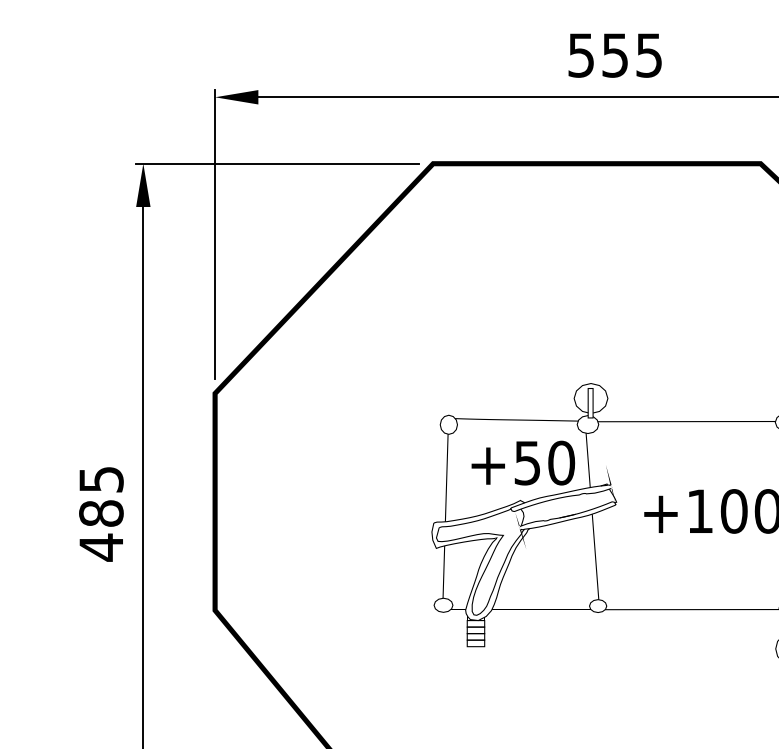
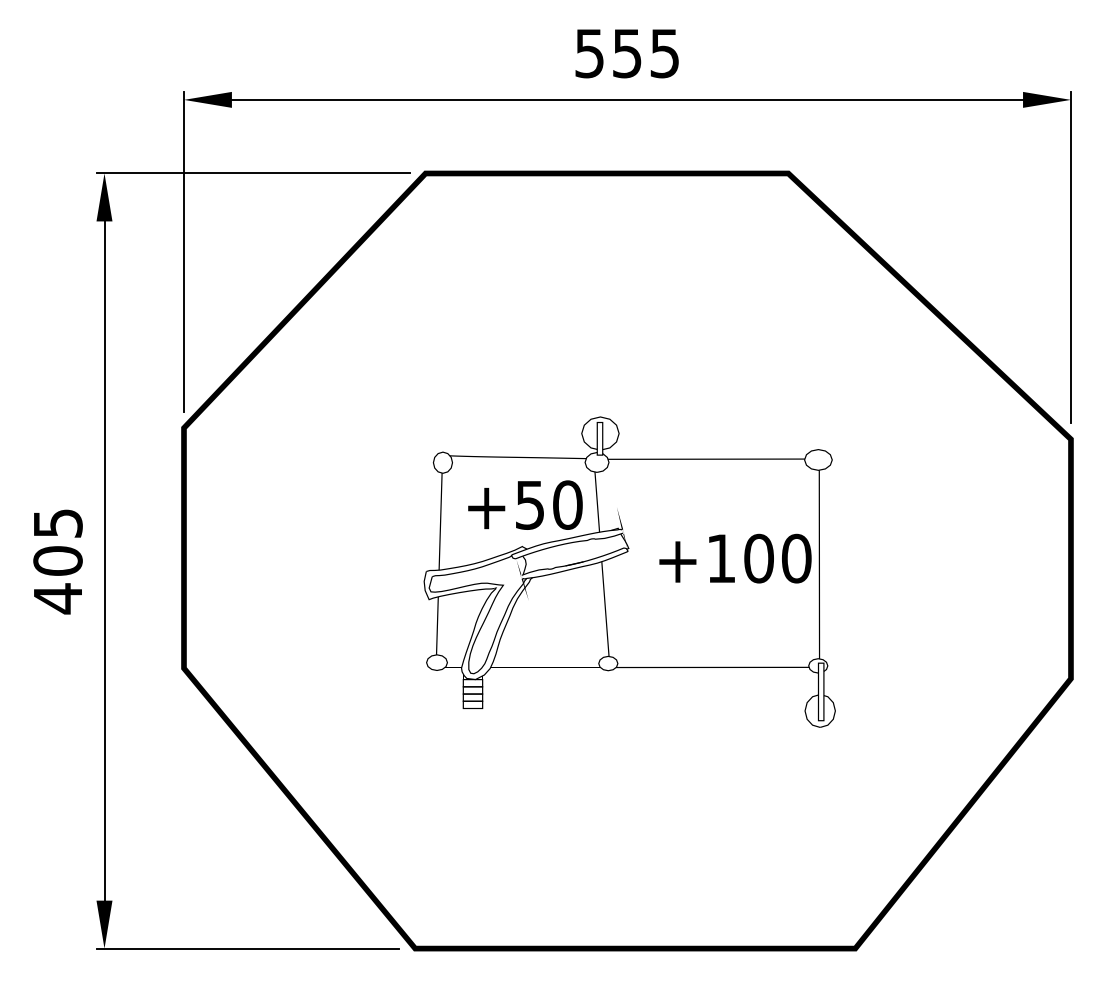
text: (100, 513) -> (57, 560), 485 -> 405

